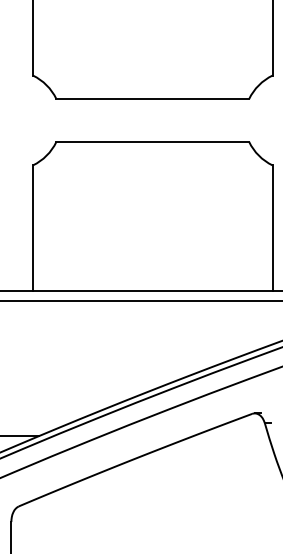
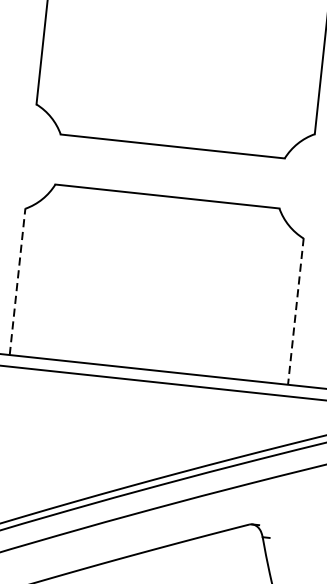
line: (32, 227) -> (17, 280), solid -> dashed
line: (272, 228) -> (295, 311), solid -> dashed

